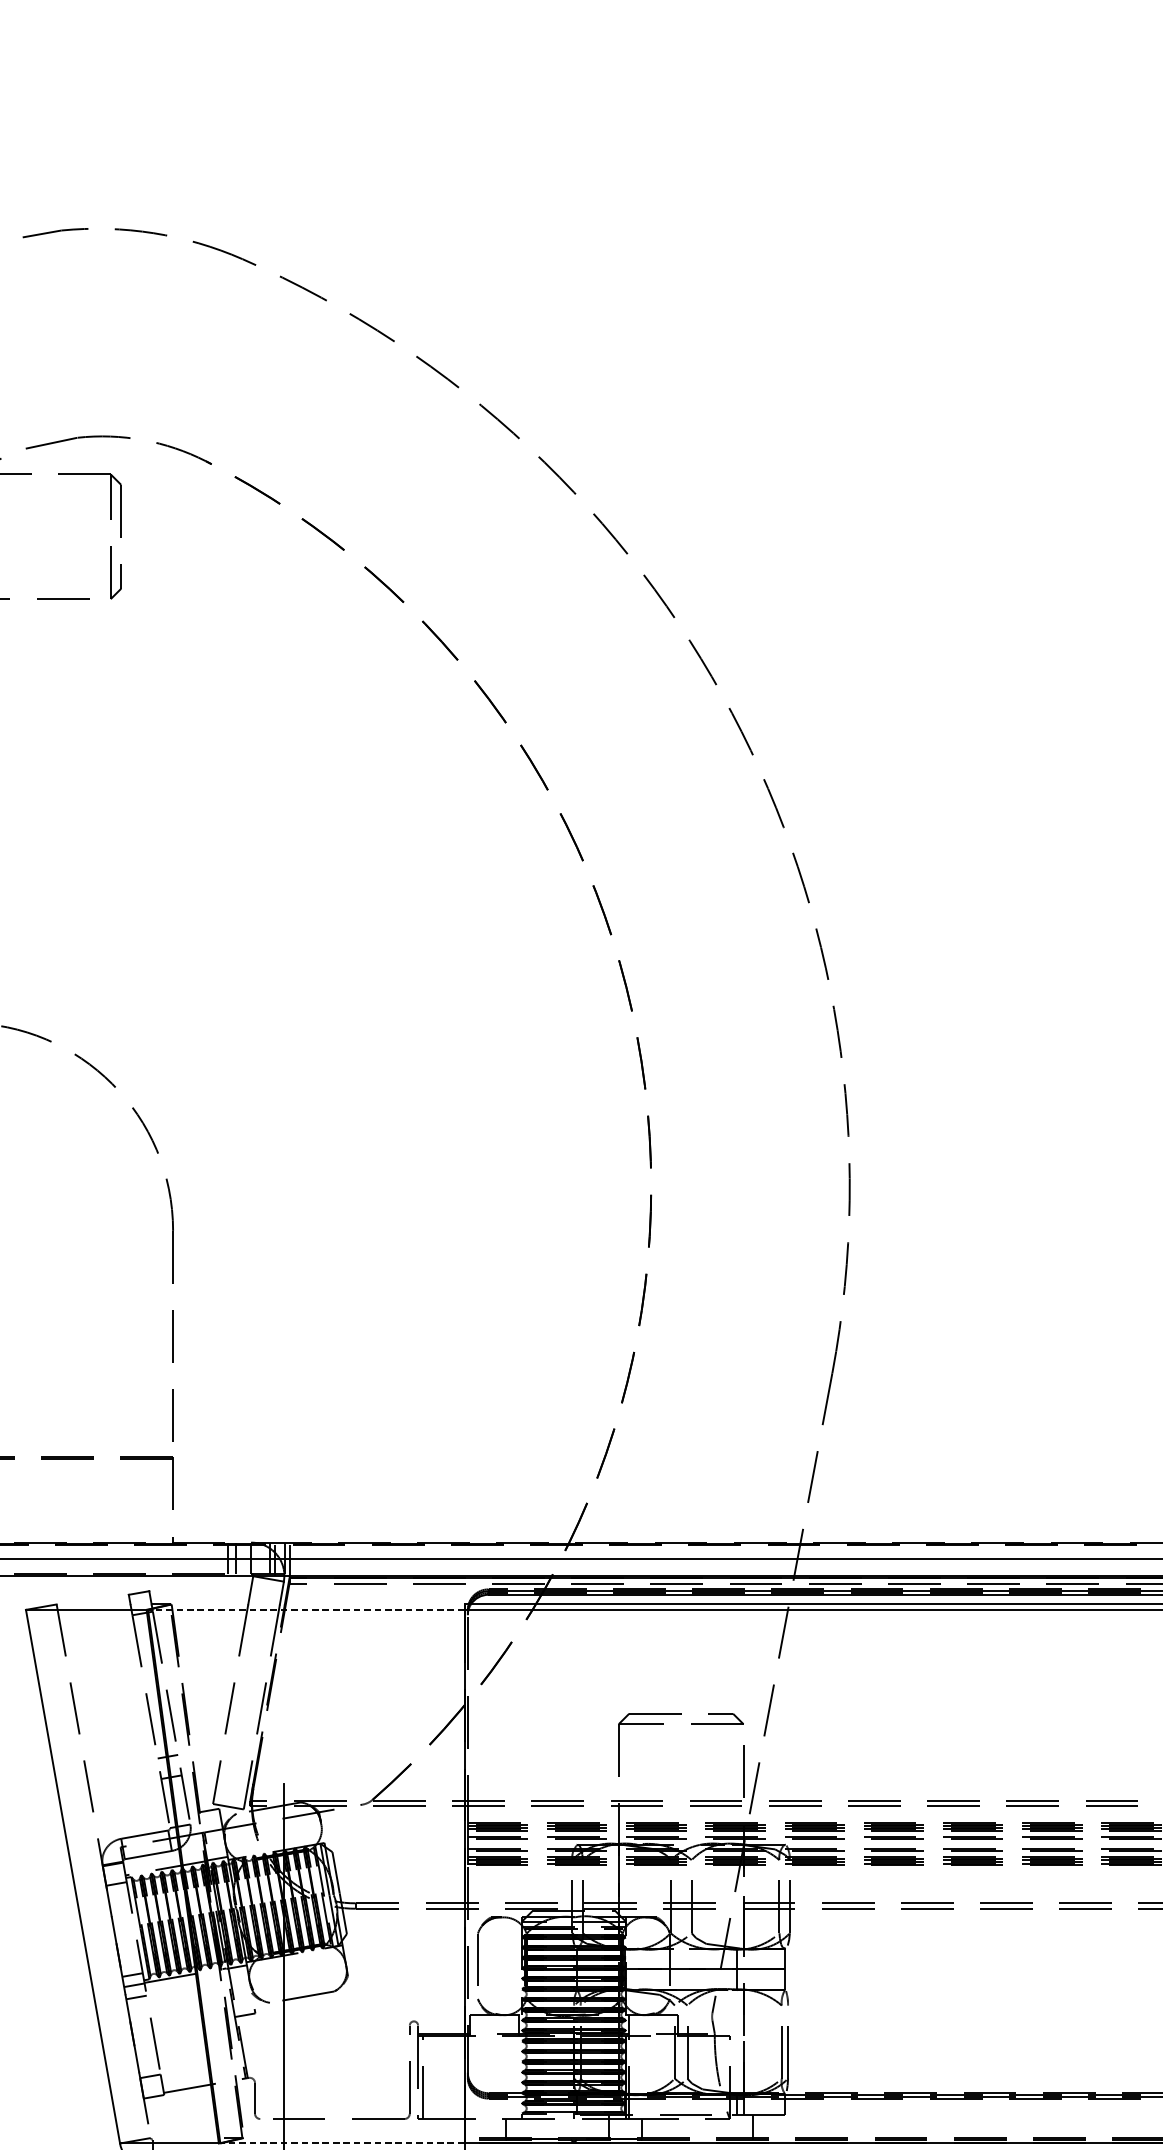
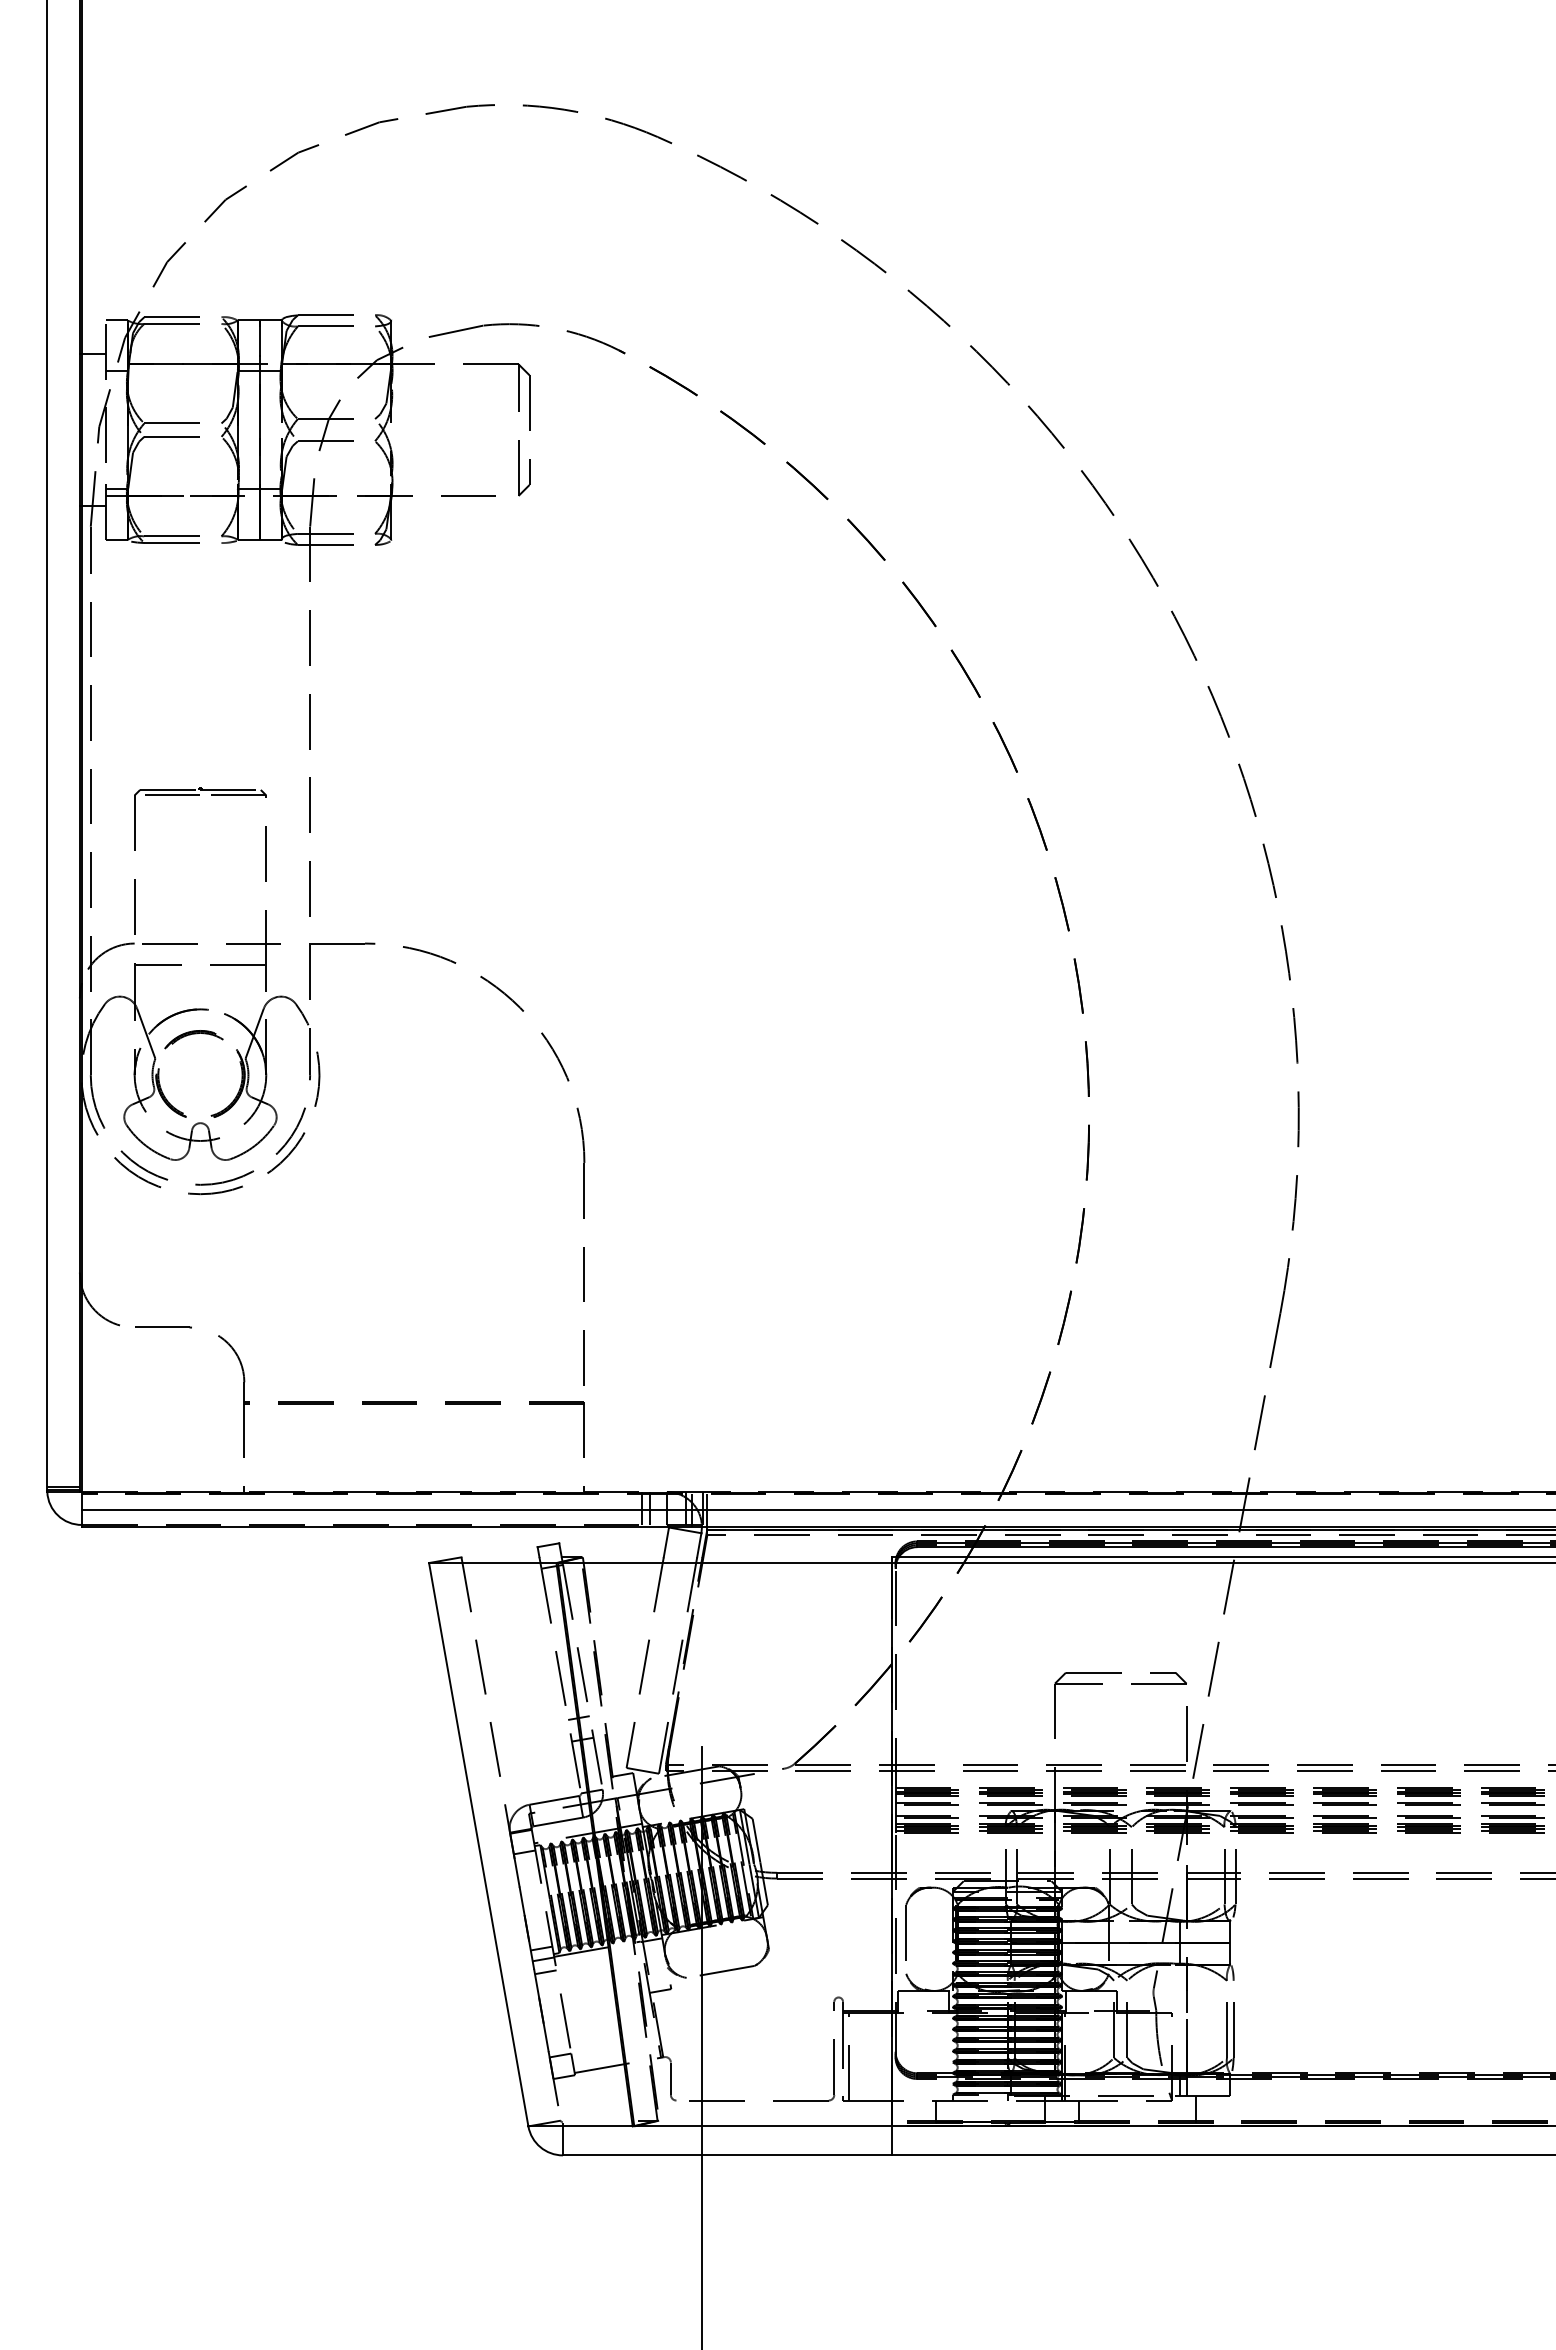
line: (305, 1610) -> (724, 1563), dashed -> solid
line: (342, 2143) -> (763, 2126), dashed -> solid

